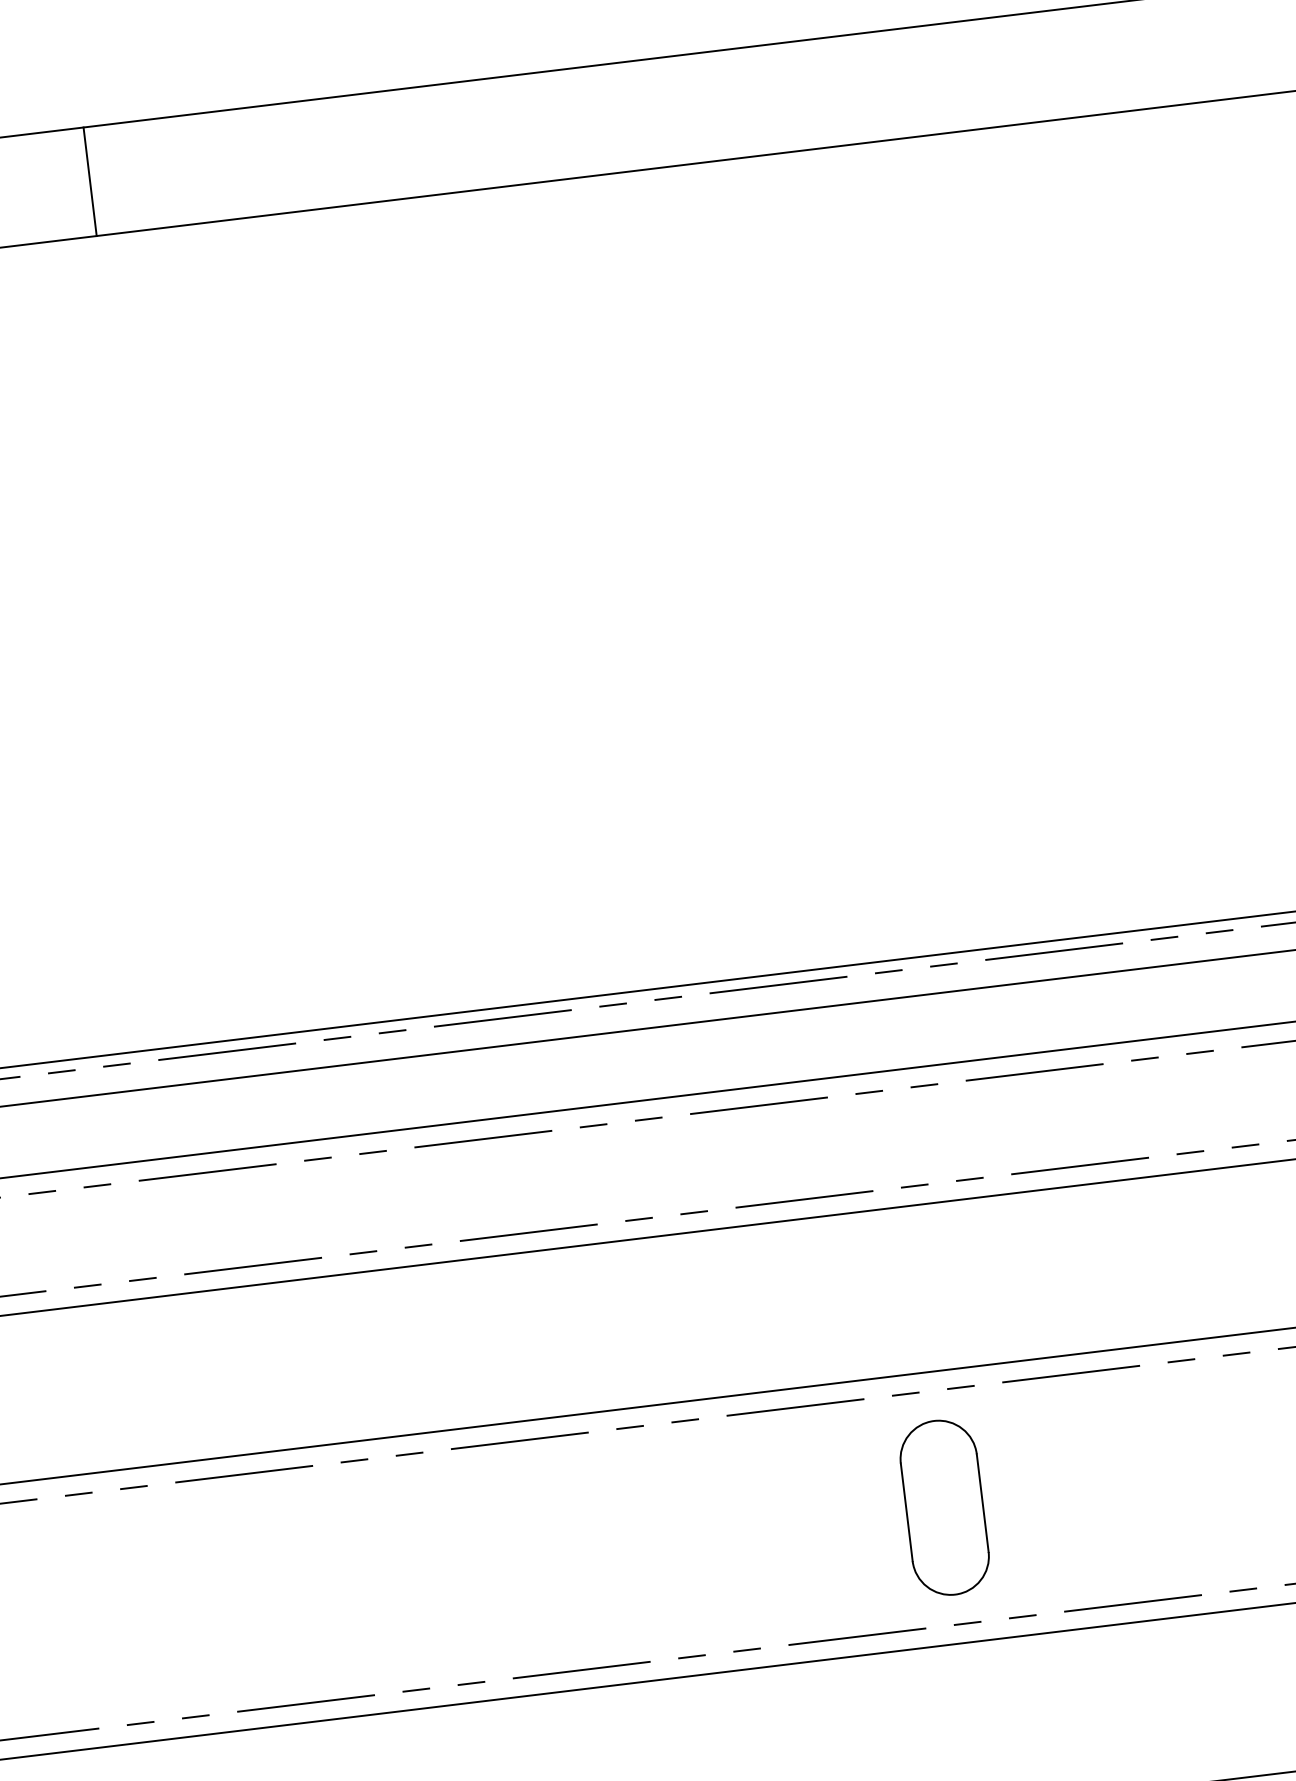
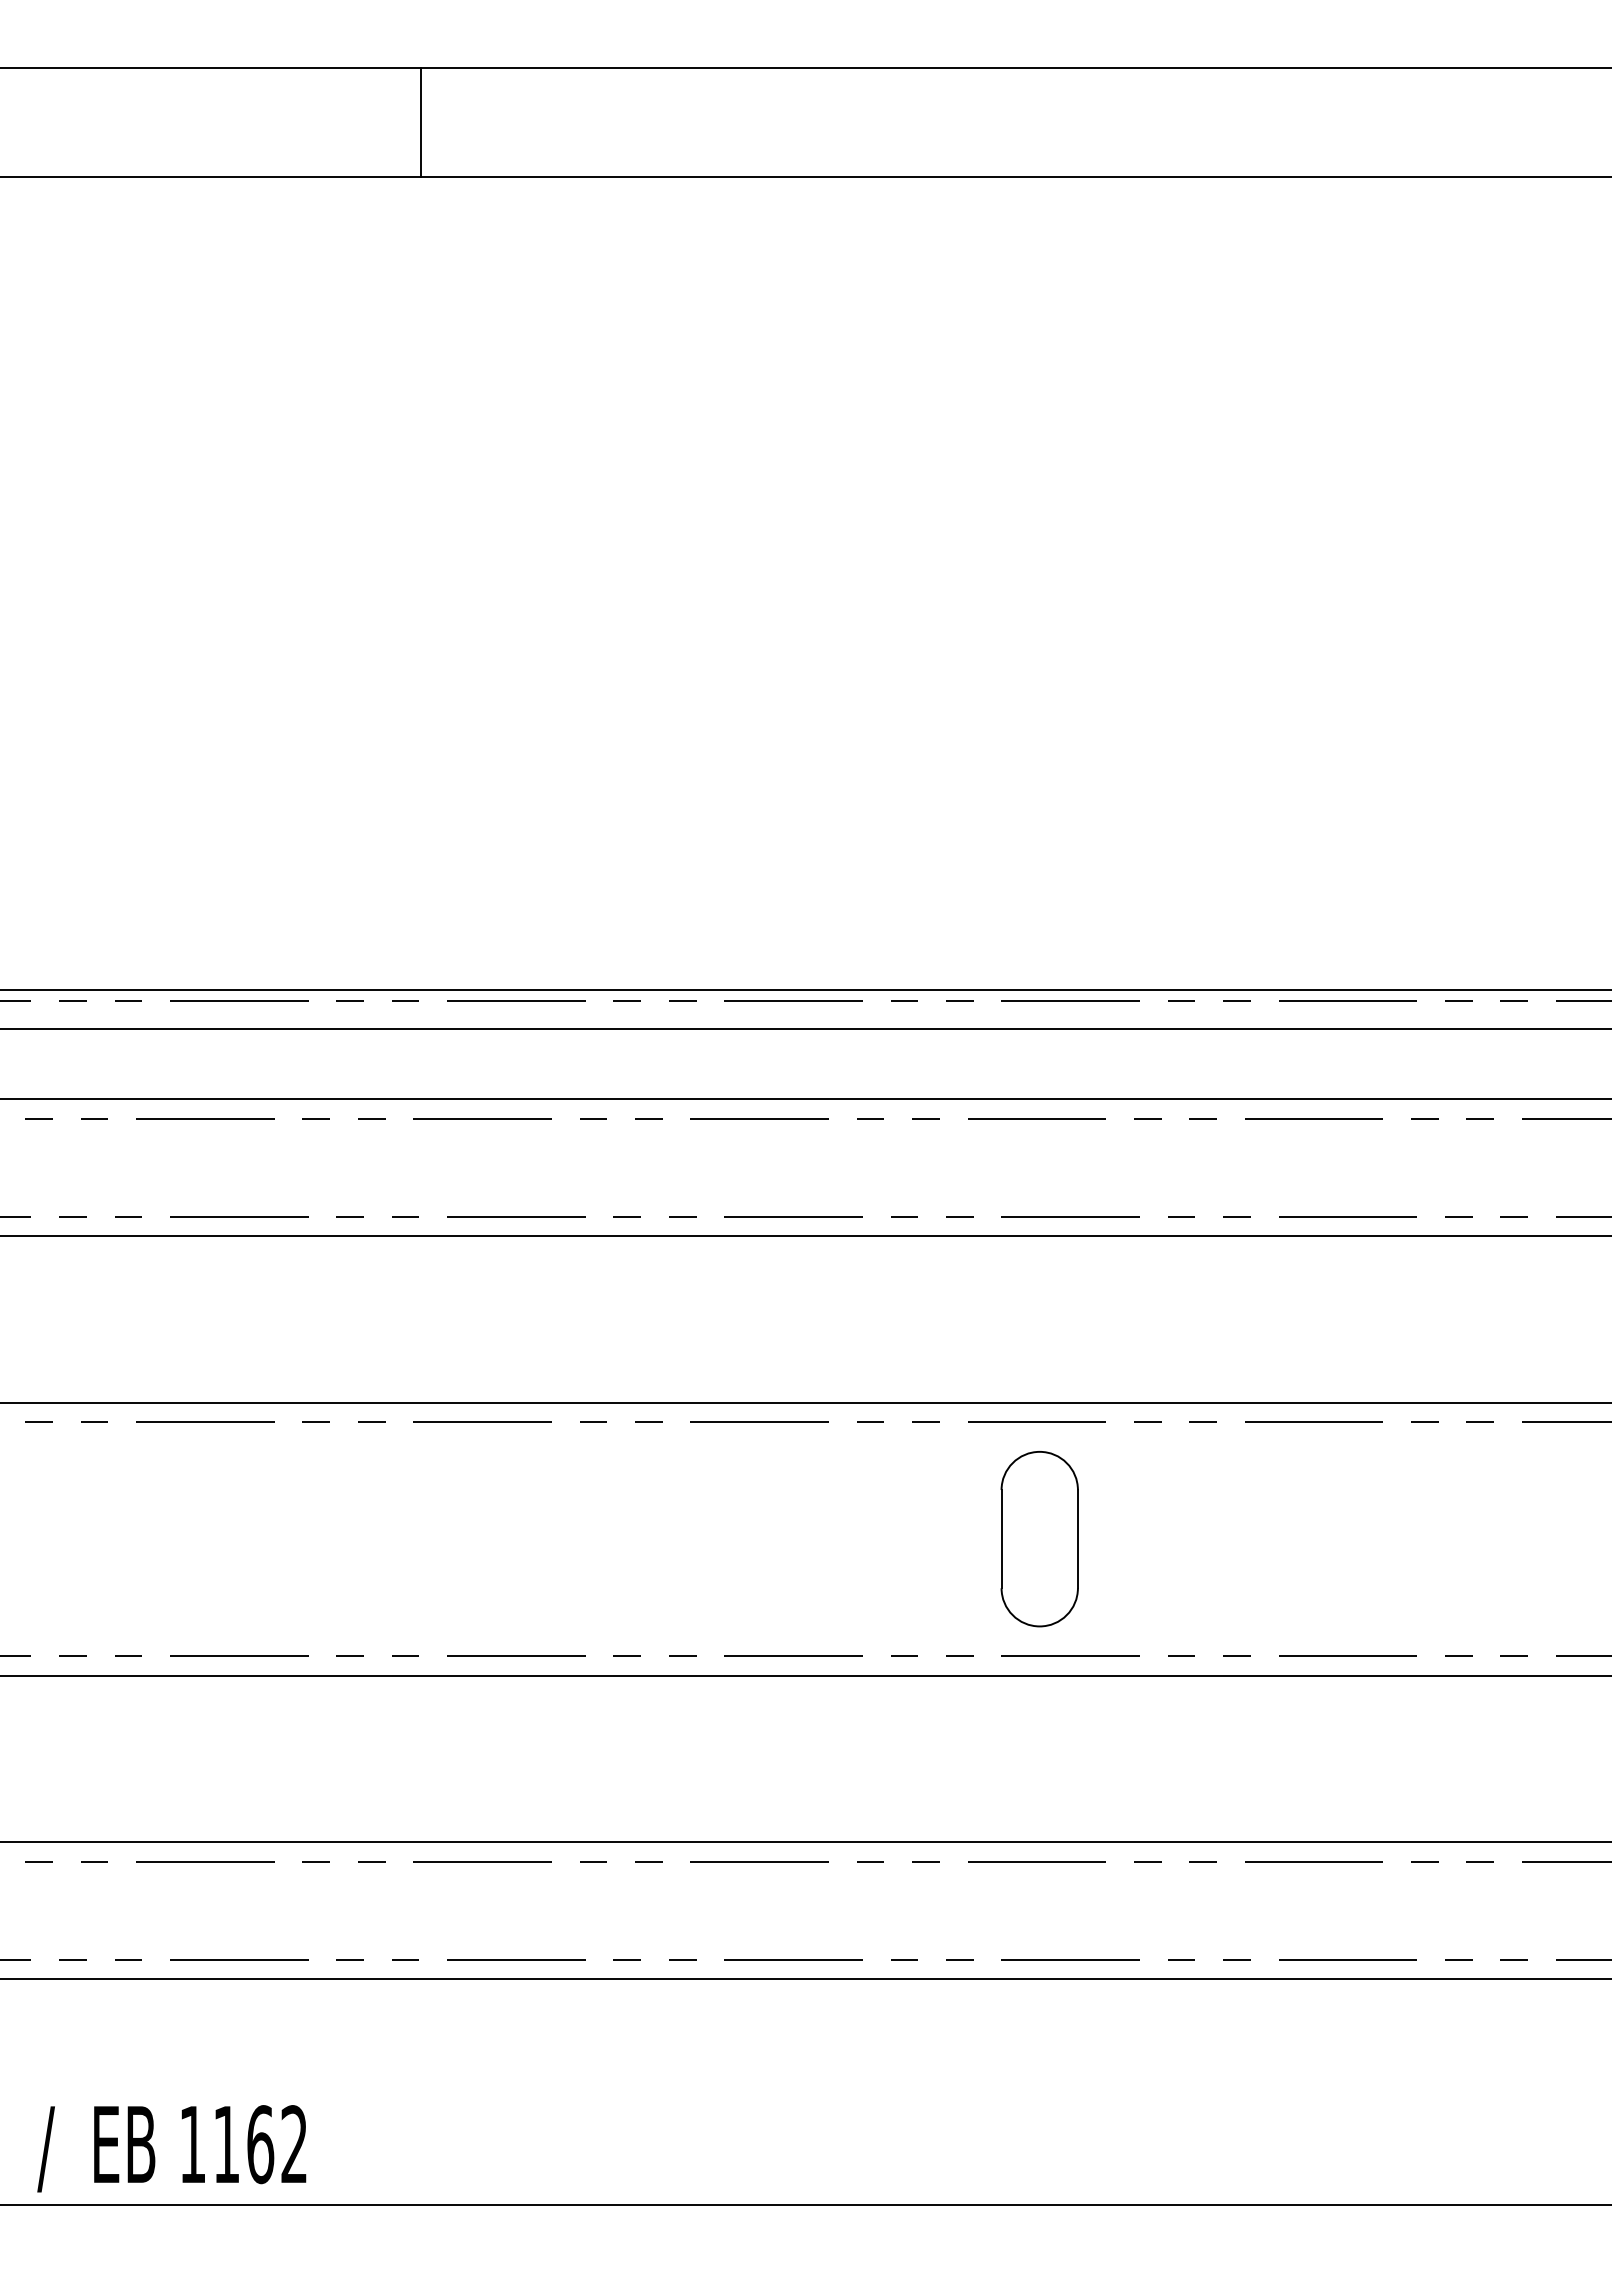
line: (89, 181) -> (420, 122), moved
part: (944, 1508) -> (1039, 1539), moved

